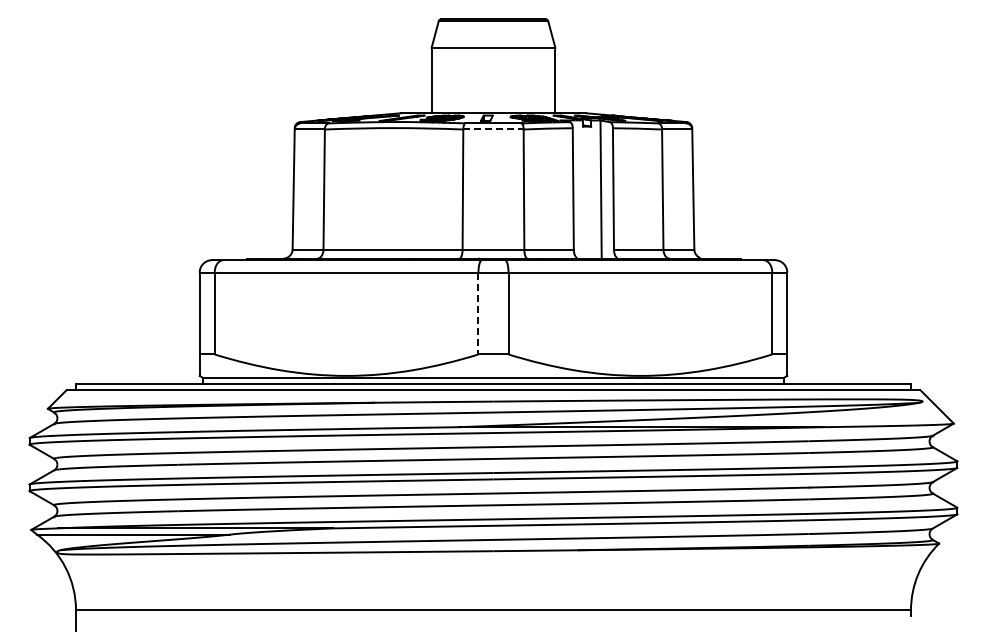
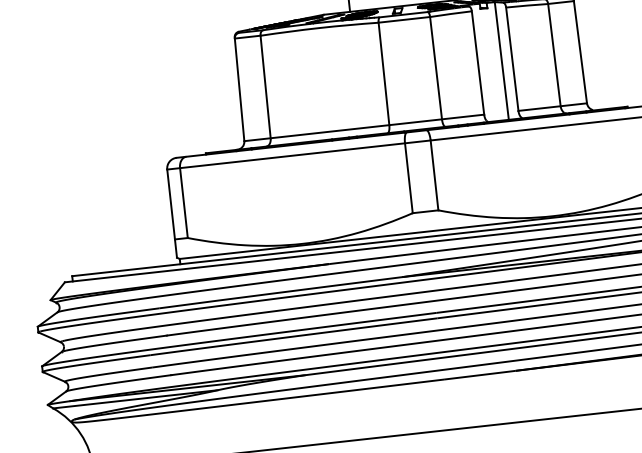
line: (493, 129) -> (404, 19), dashed -> solid
line: (478, 313) -> (408, 178), dashed -> solid

